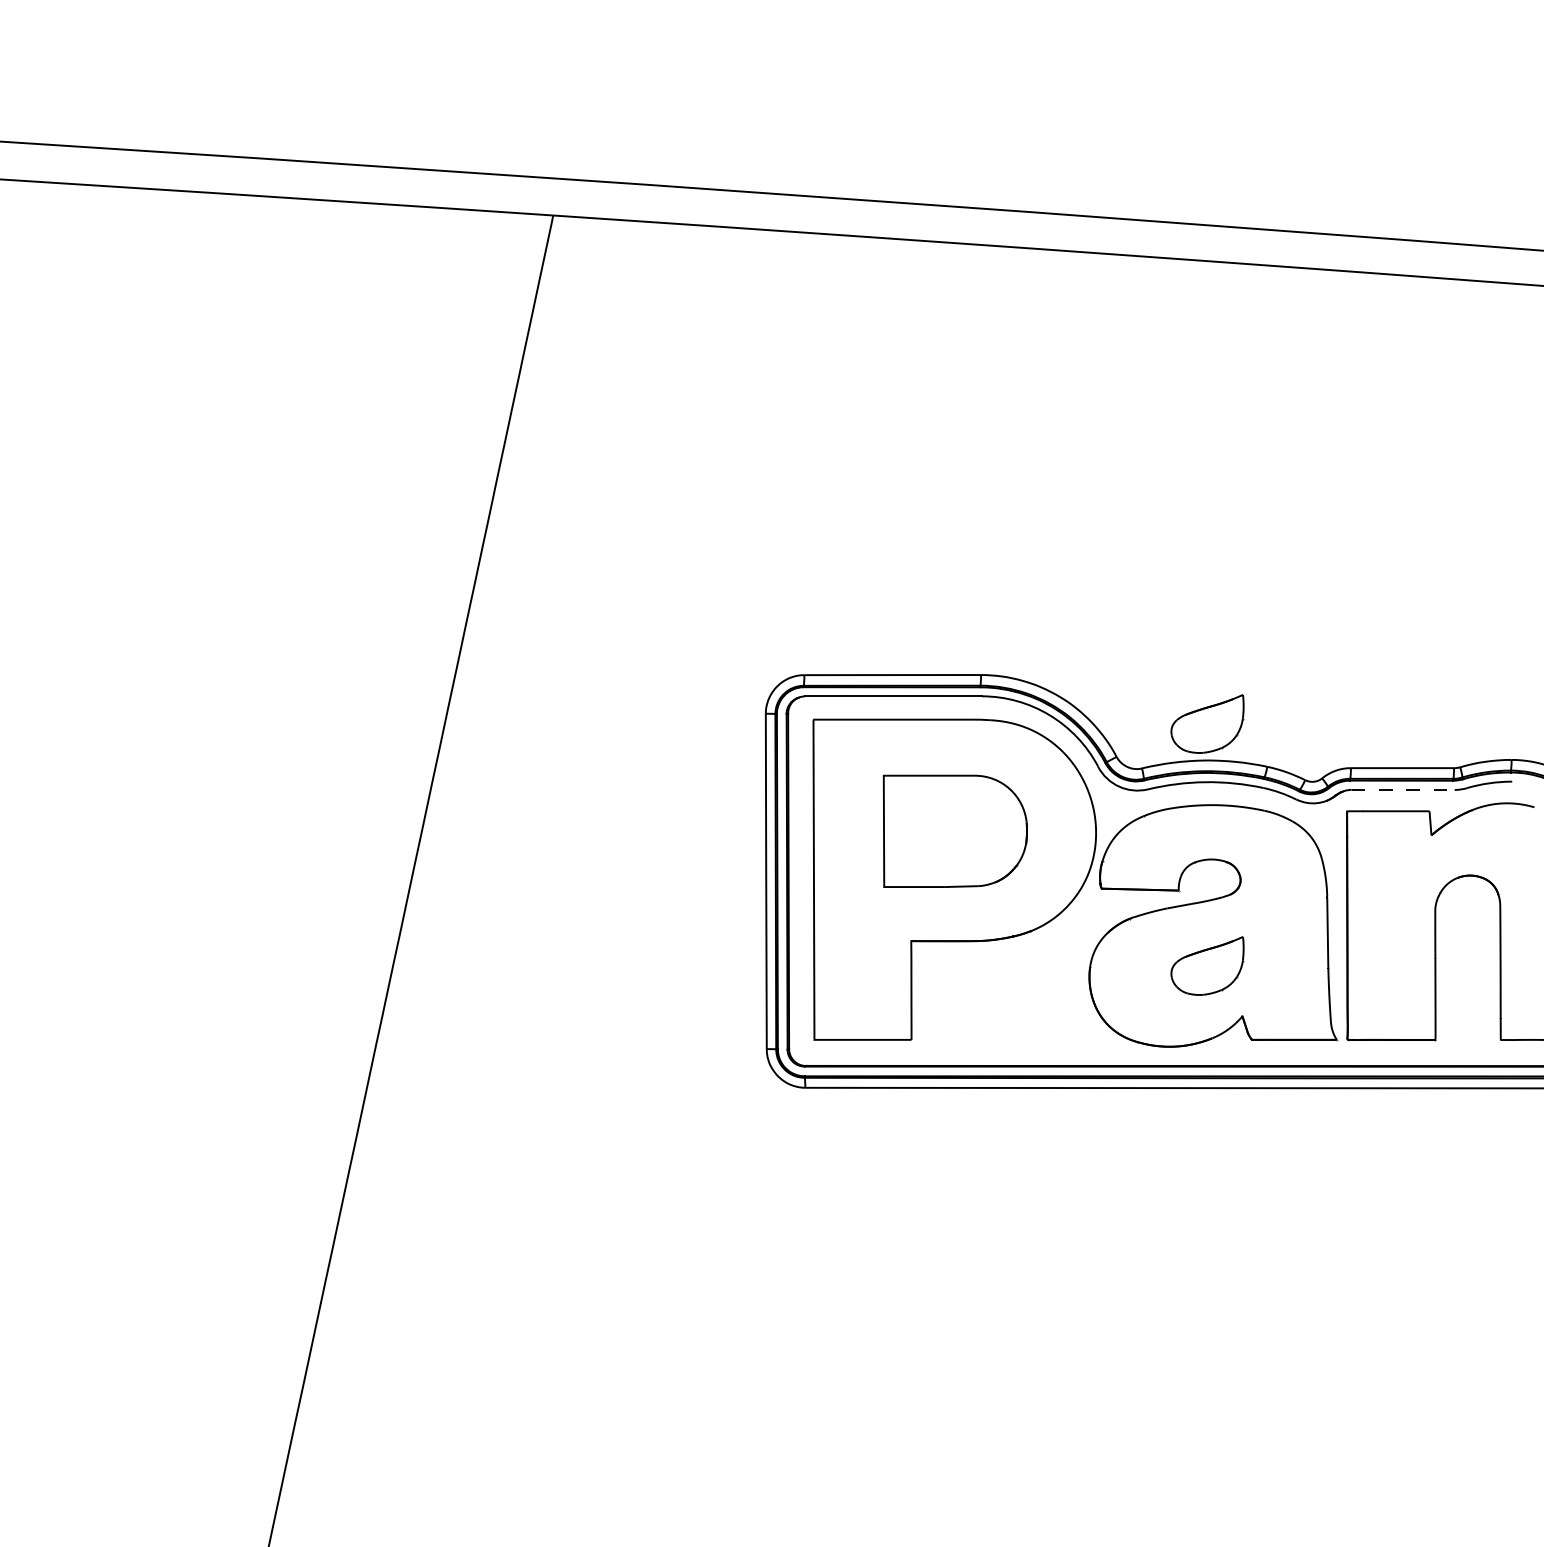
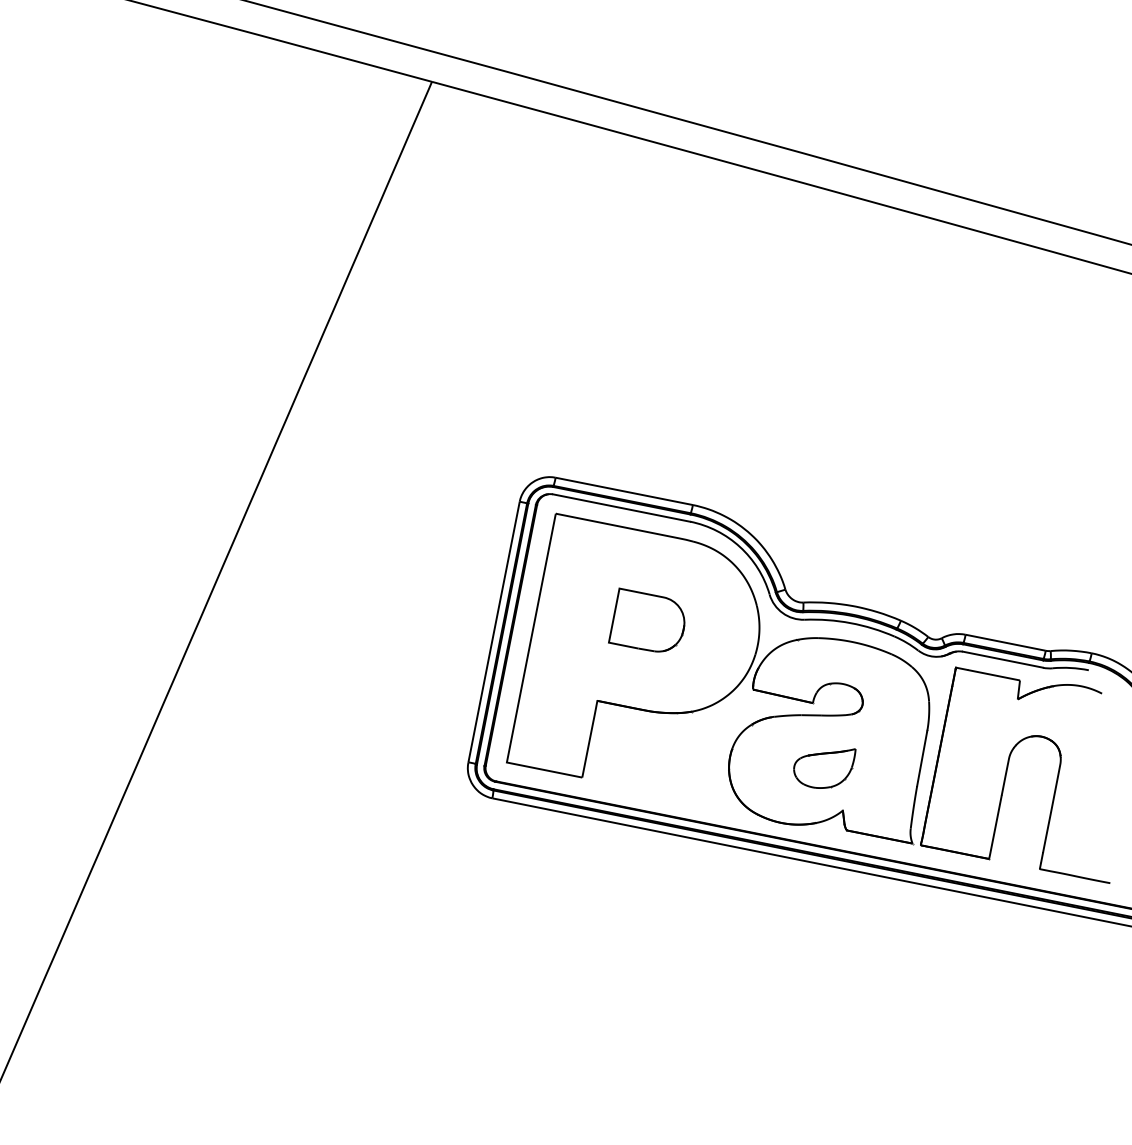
part: (1207, 723) -> (861, 577), removed
line: (1403, 789) -> (1003, 659), dashed -> solid
part: (955, 831) -> (648, 622), size x0.62

